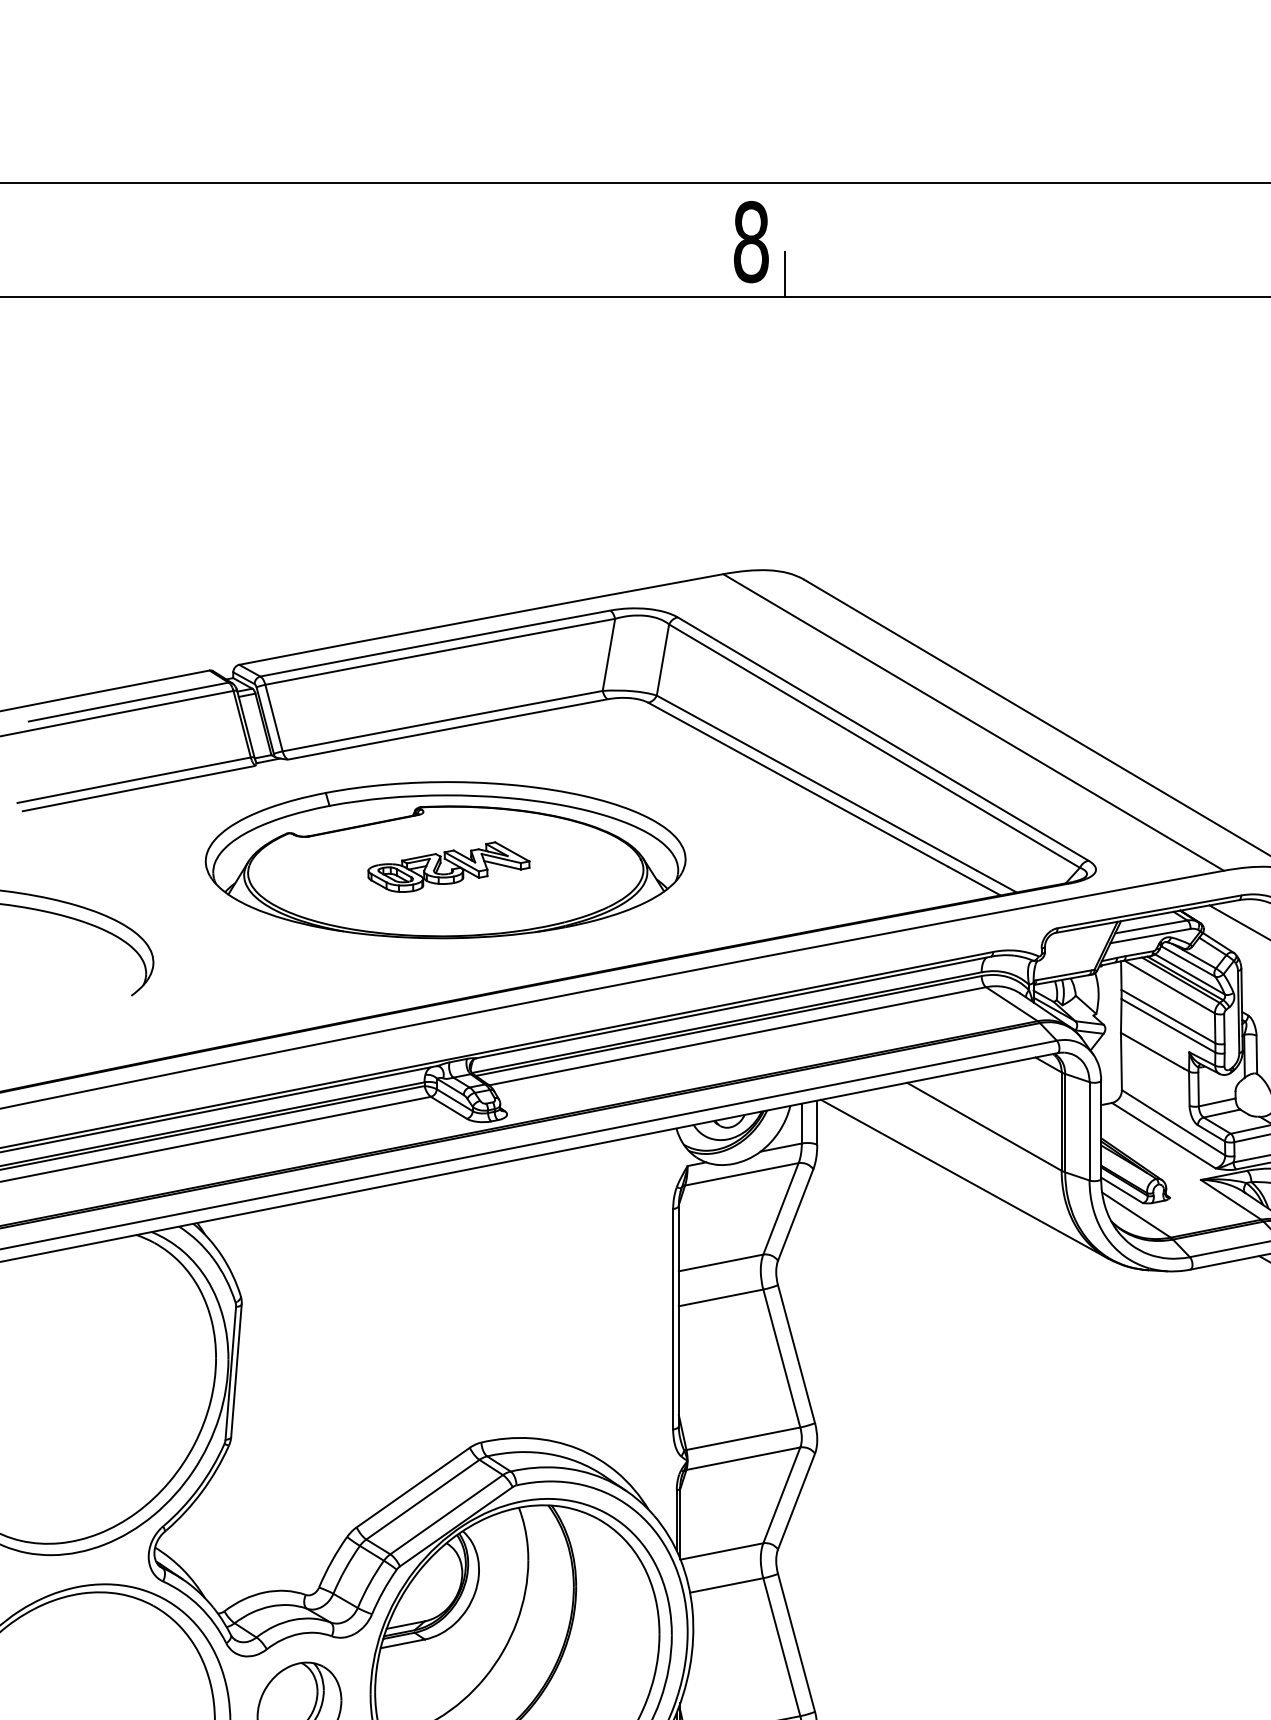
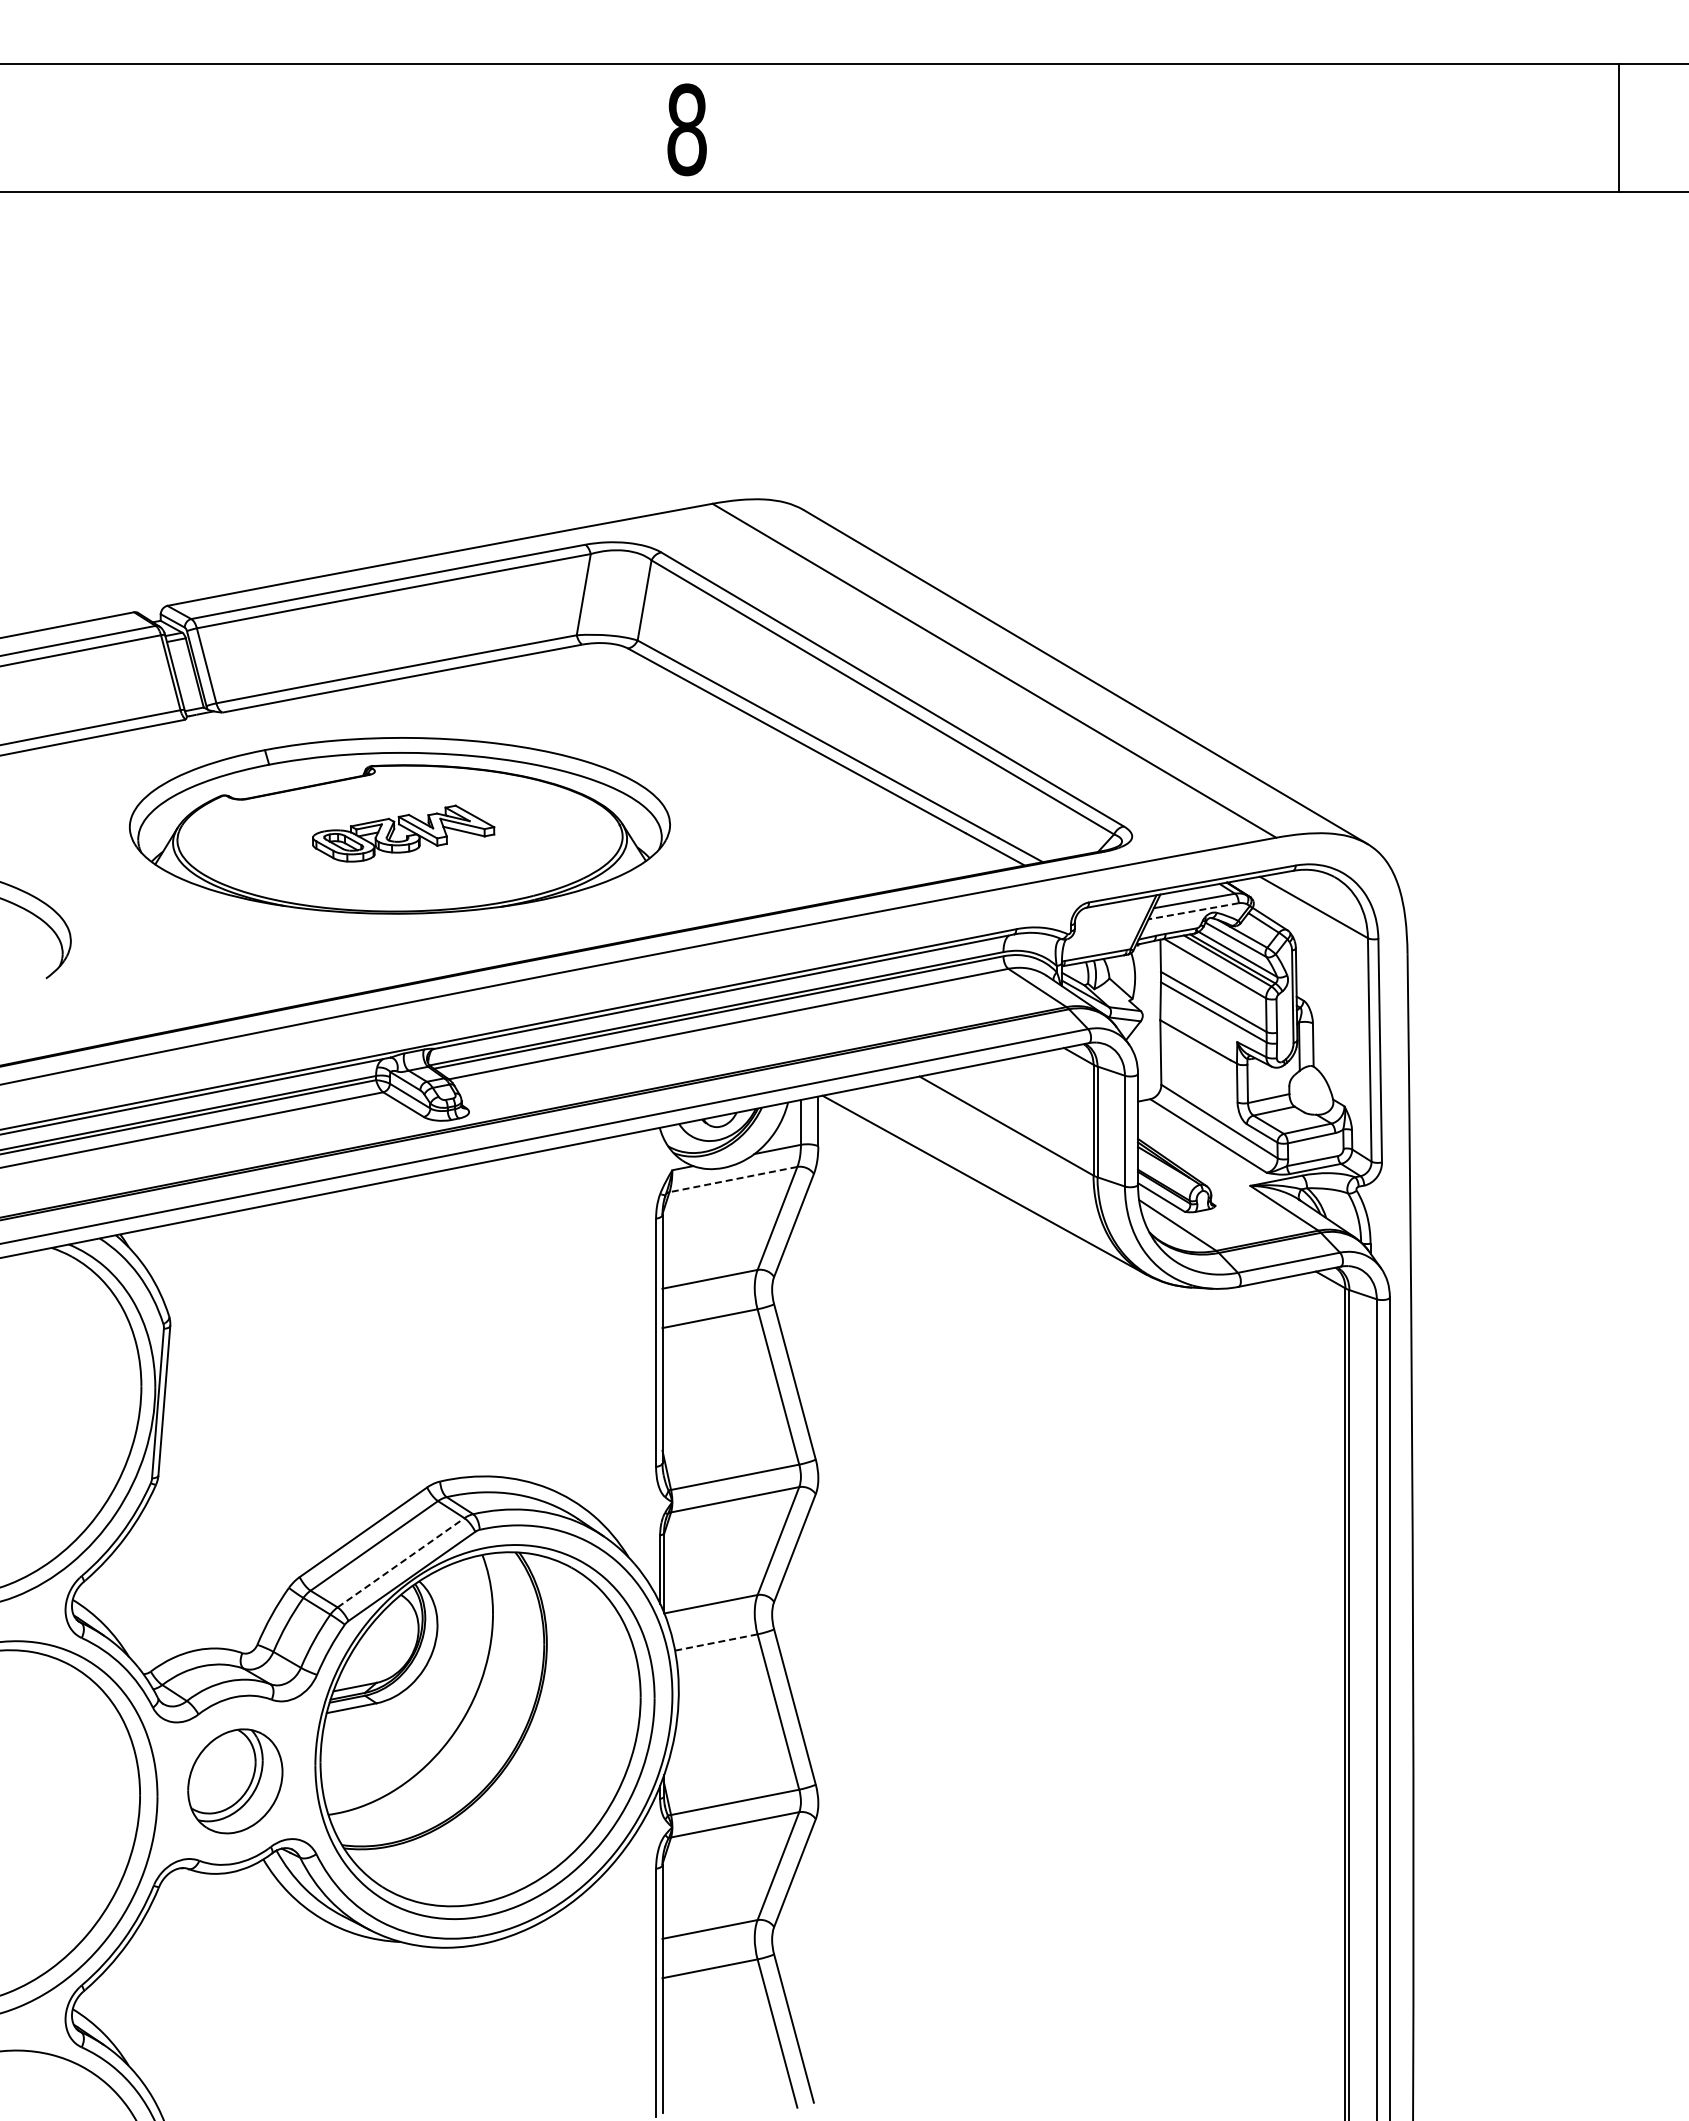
text: (750, 241) -> (686, 129), moved
line: (784, 273) -> (781, 165), removed
line: (1150, 936) -> (1193, 911), solid -> dashed
line: (741, 1174) -> (732, 1179), solid -> dashed
line: (447, 1514) -> (401, 1562), solid -> dashed
line: (725, 1585) -> (715, 1642), solid -> dashed

